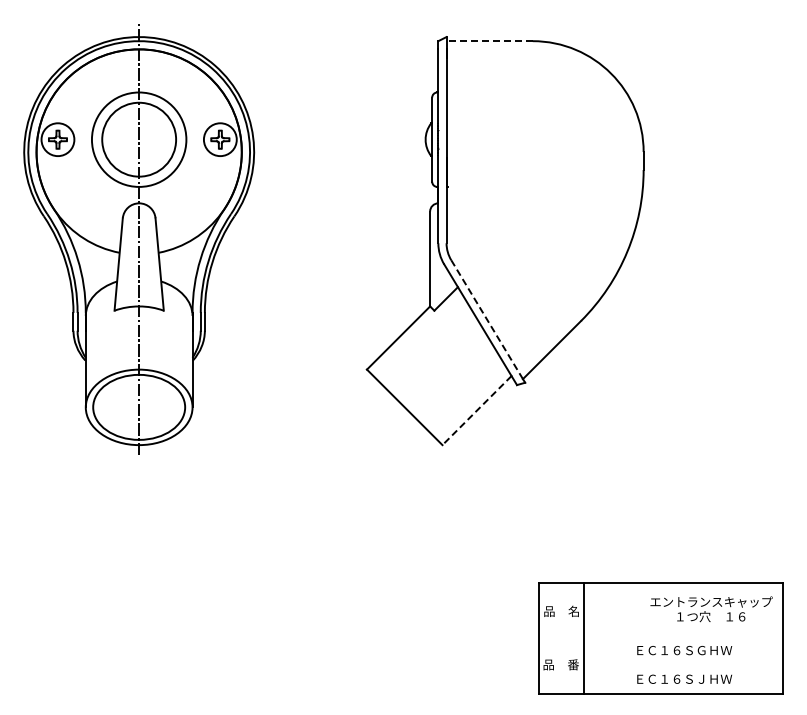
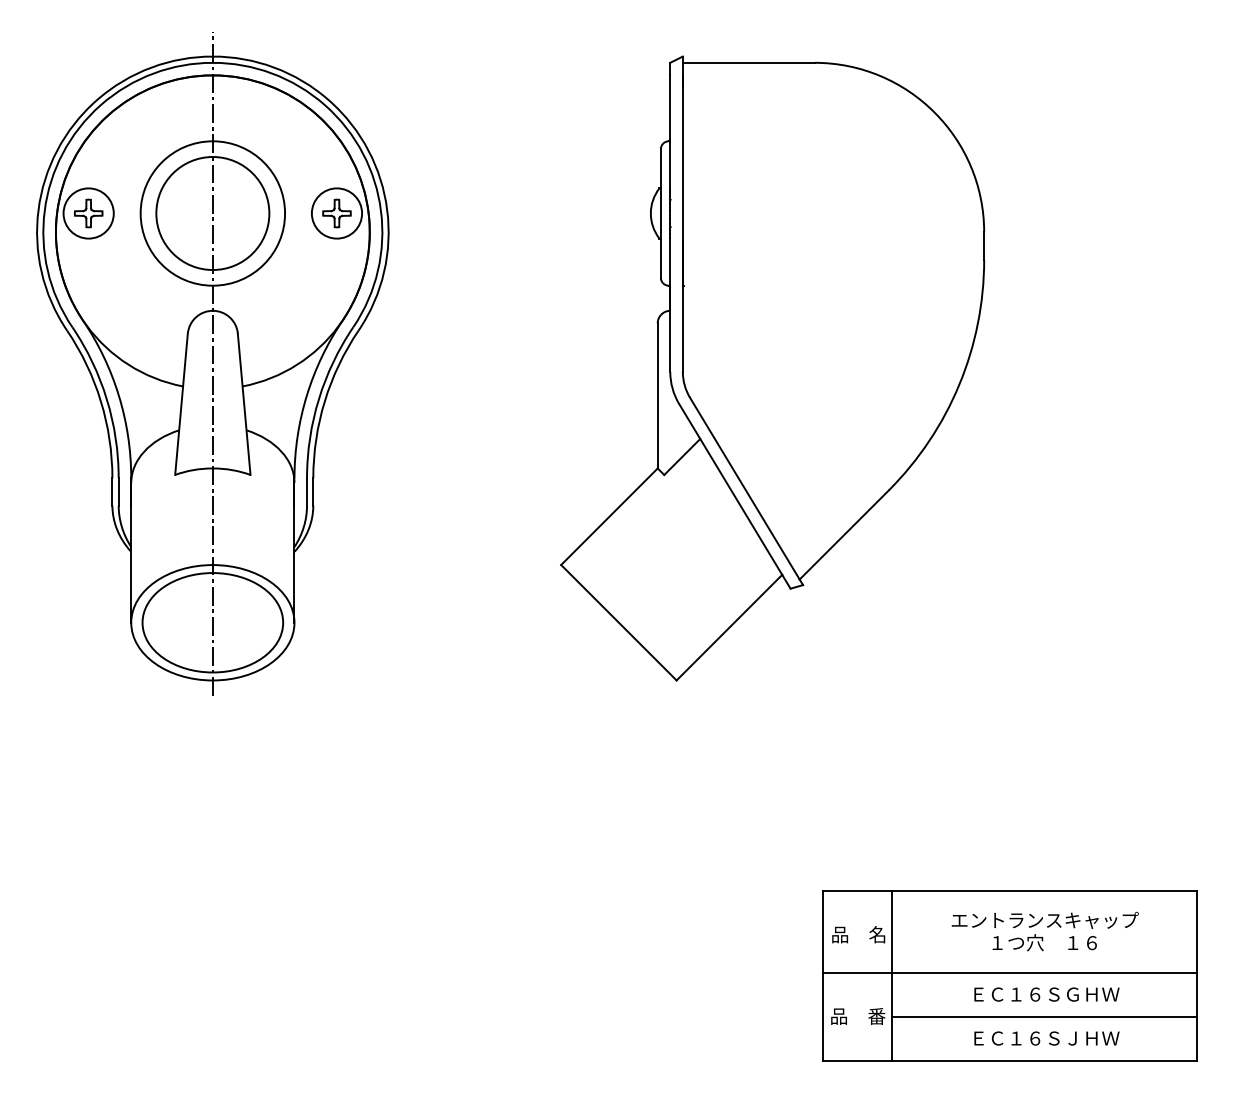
line: (489, 41) -> (748, 63), dashed -> solid
line: (487, 320) -> (745, 489), dashed -> solid
line: (477, 410) -> (730, 627), dashed -> solid
text: (711, 609) -> (1045, 931), moved
line: (660, 636) -> (1009, 973), added
line: (682, 664) -> (1043, 1015), added

